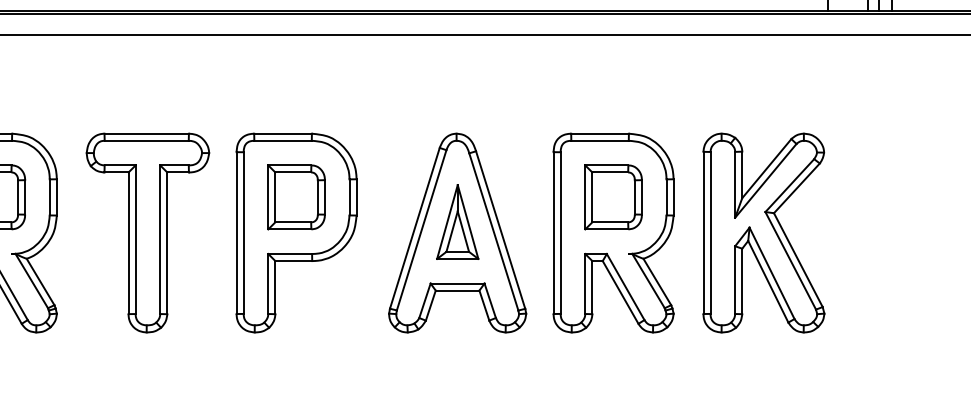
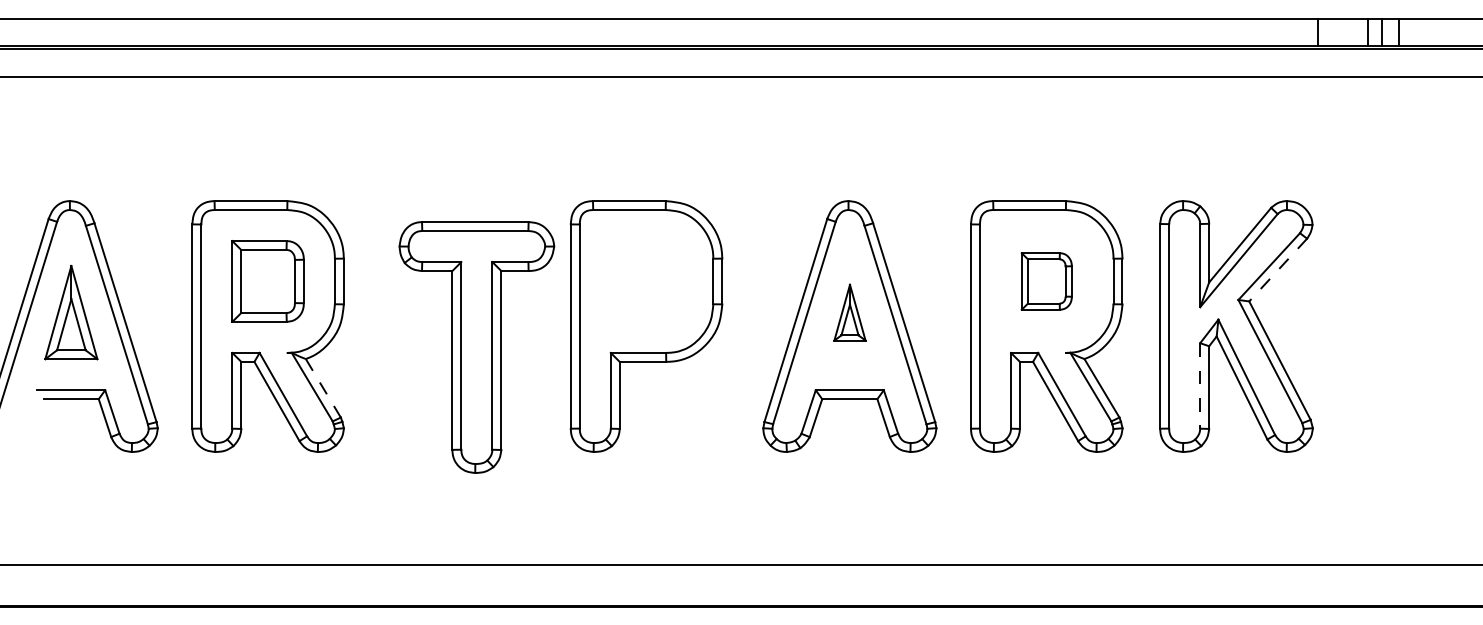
line: (797, 188) -> (1278, 270), solid -> dashed
part: (296, 197) -> (646, 281), removed
part: (613, 197) -> (1046, 281), size x0.7
part: (457, 221) -> (849, 312), size x0.6
part: (147, 233) -> (476, 347), moved
line: (735, 279) -> (1200, 385), solid -> dashed
line: (40, 282) -> (323, 388), solid -> dashed

